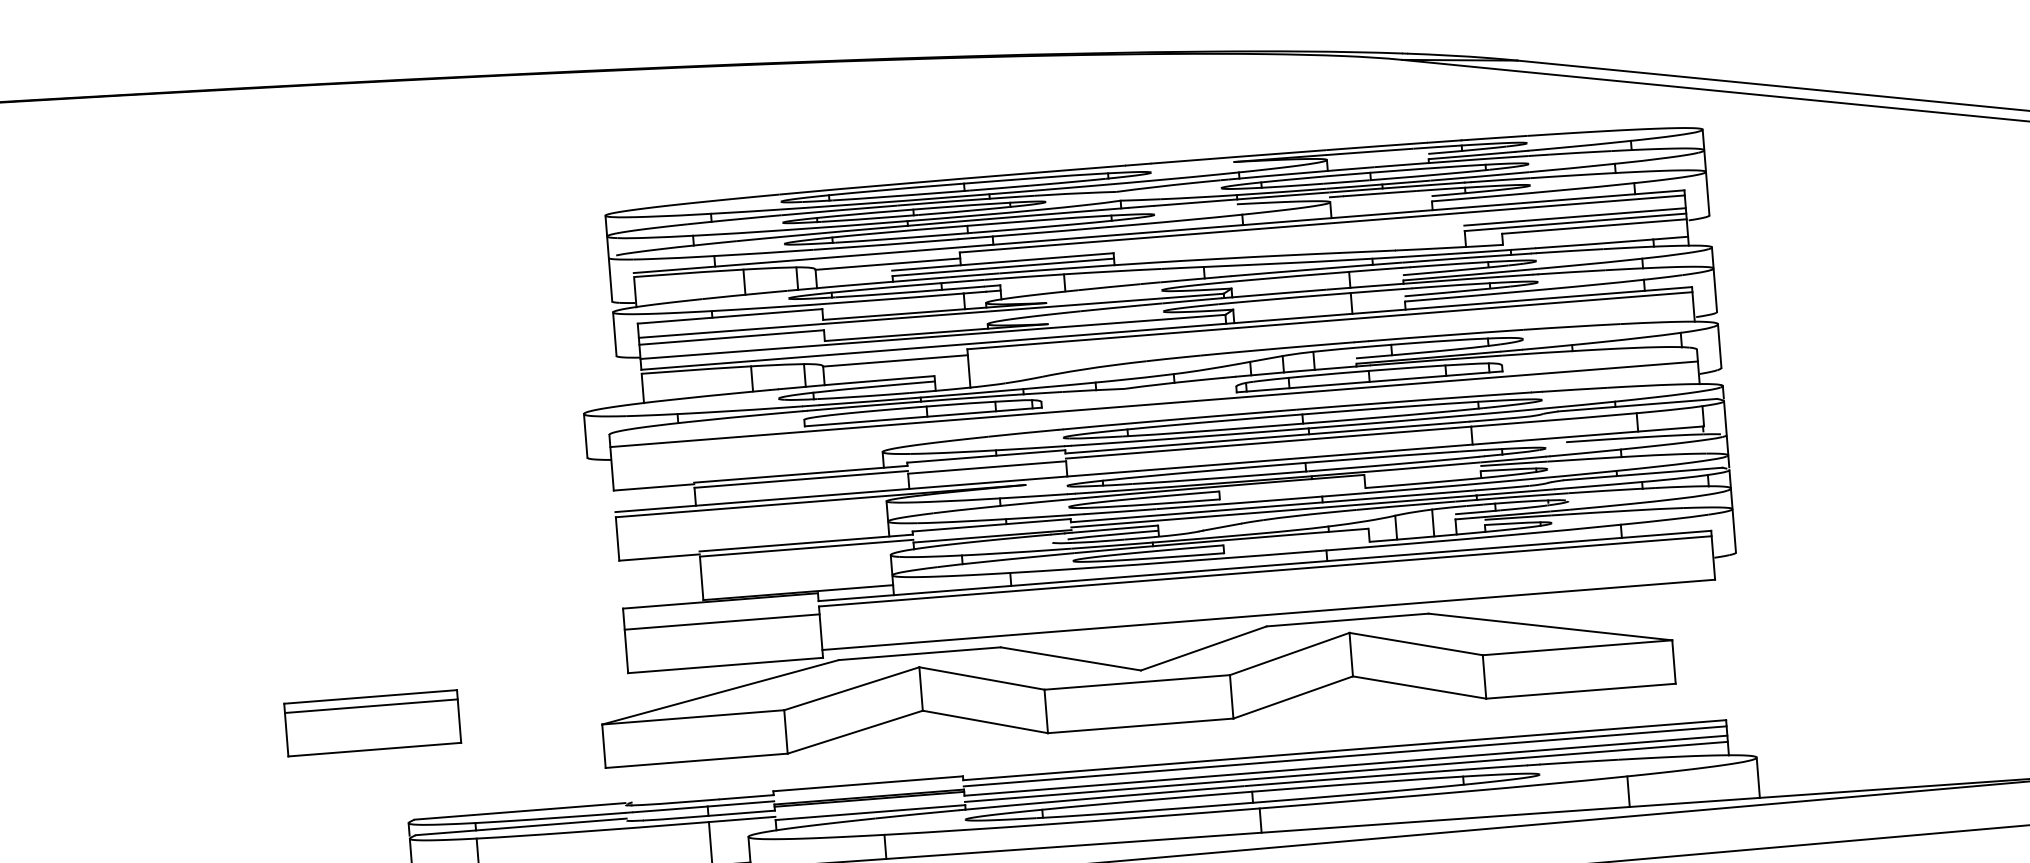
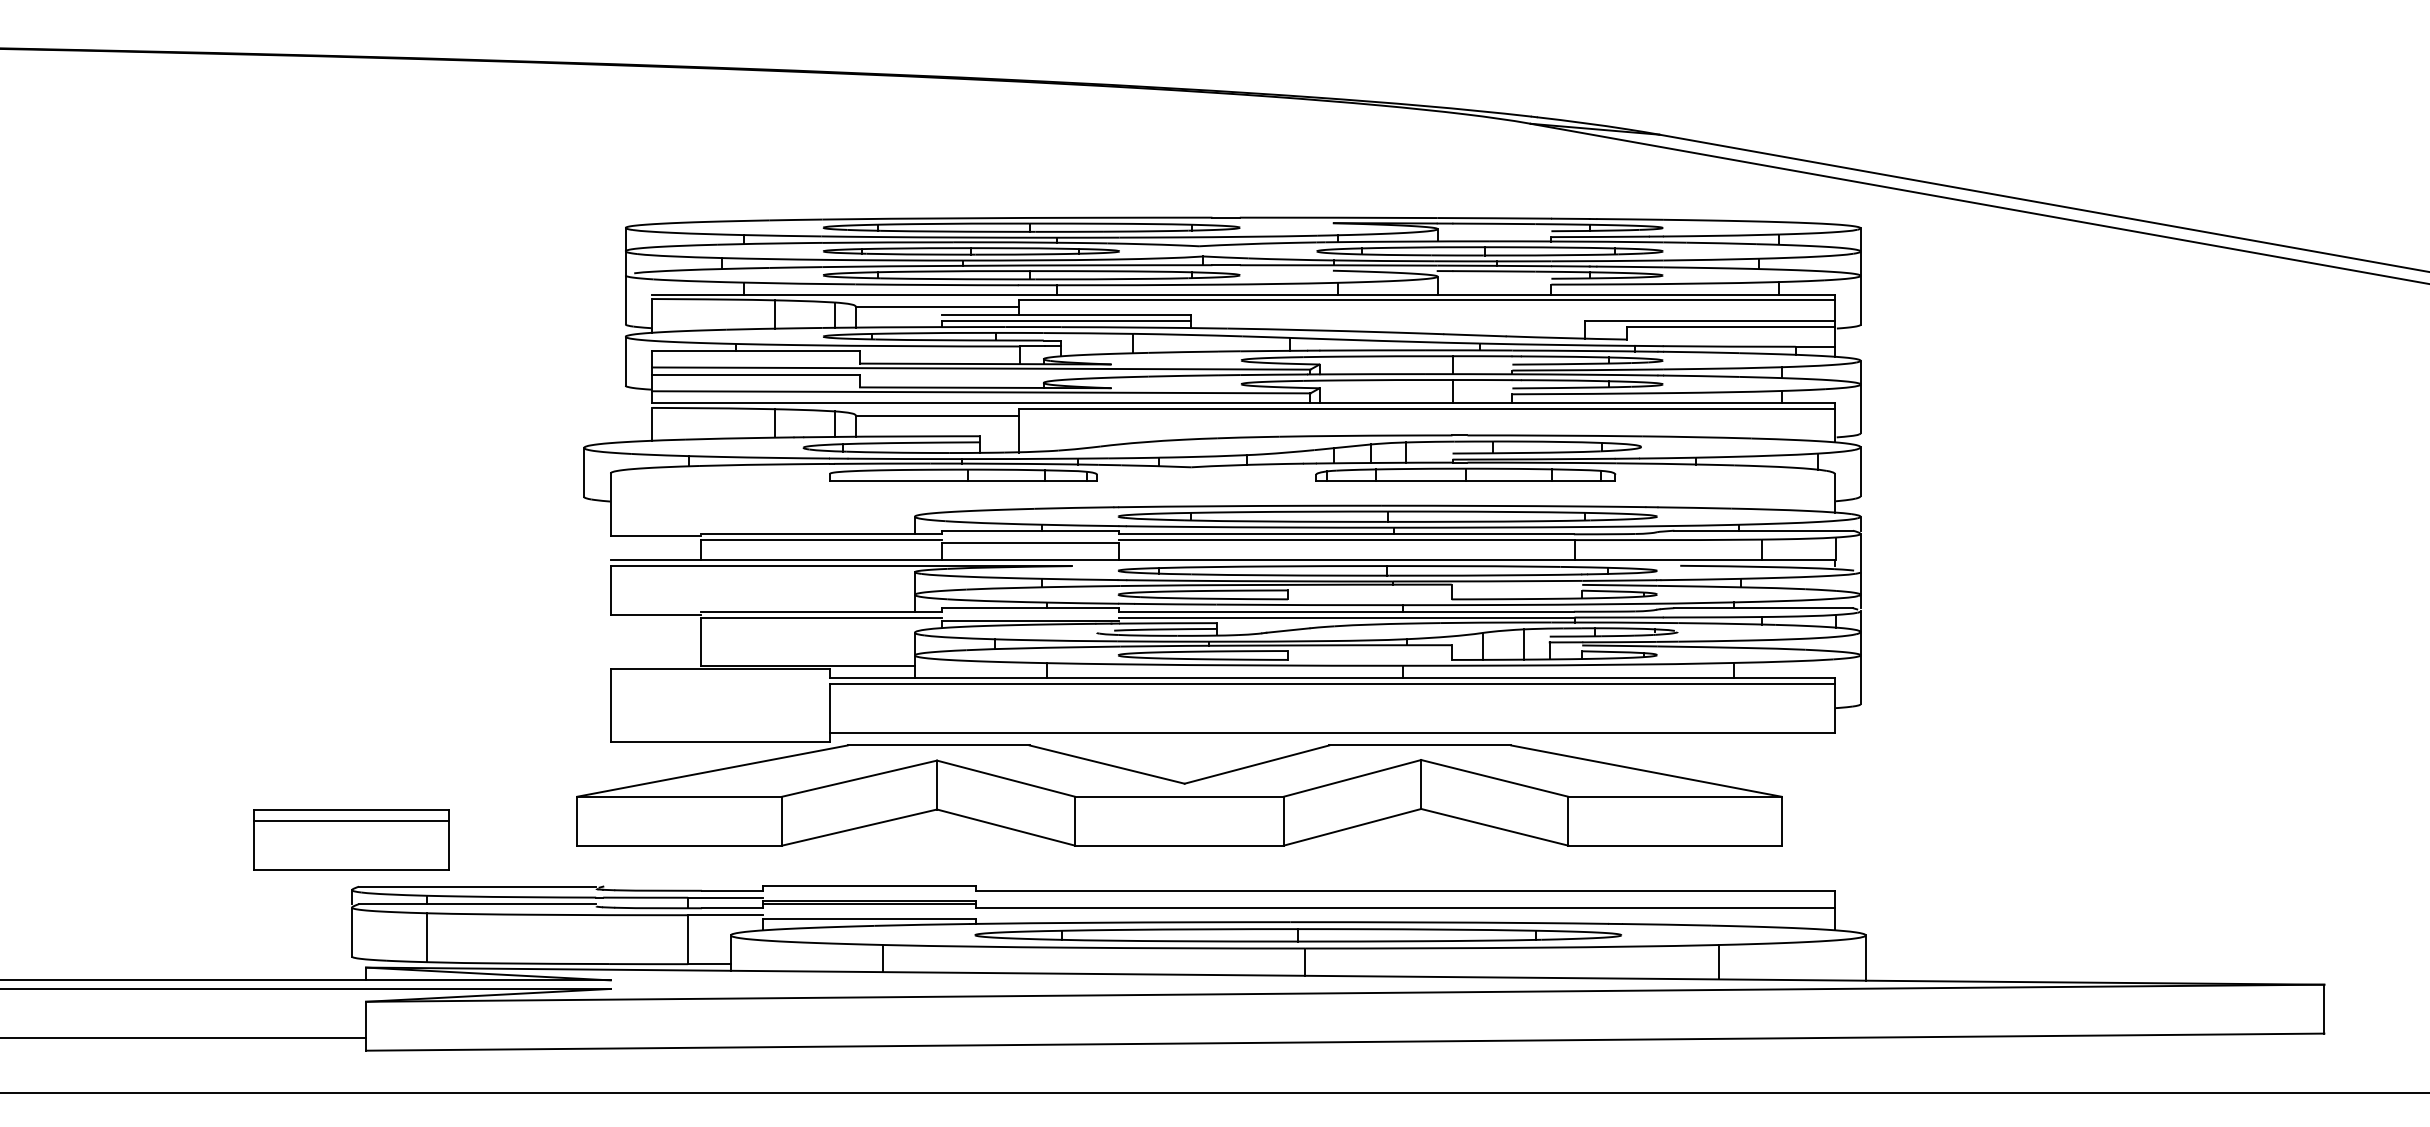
line: (1574, 216) -> (1709, 314), removed
line: (1153, 404) -> (1222, 487), removed
line: (722, 621) -> (720, 692), removed
part: (372, 722) -> (351, 839), moved
line: (1345, 756) -> (1405, 897), removed
line: (1346, 772) -> (1405, 915), removed

